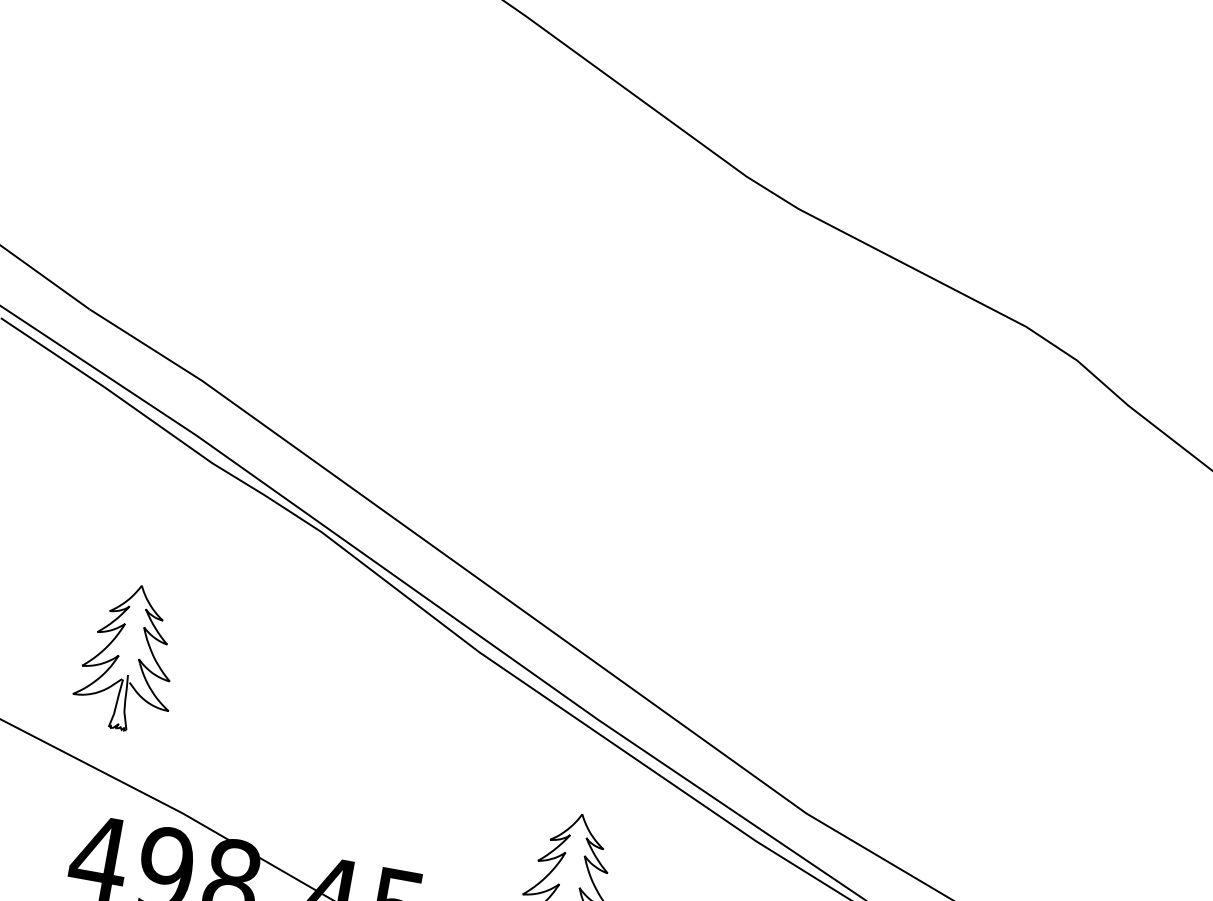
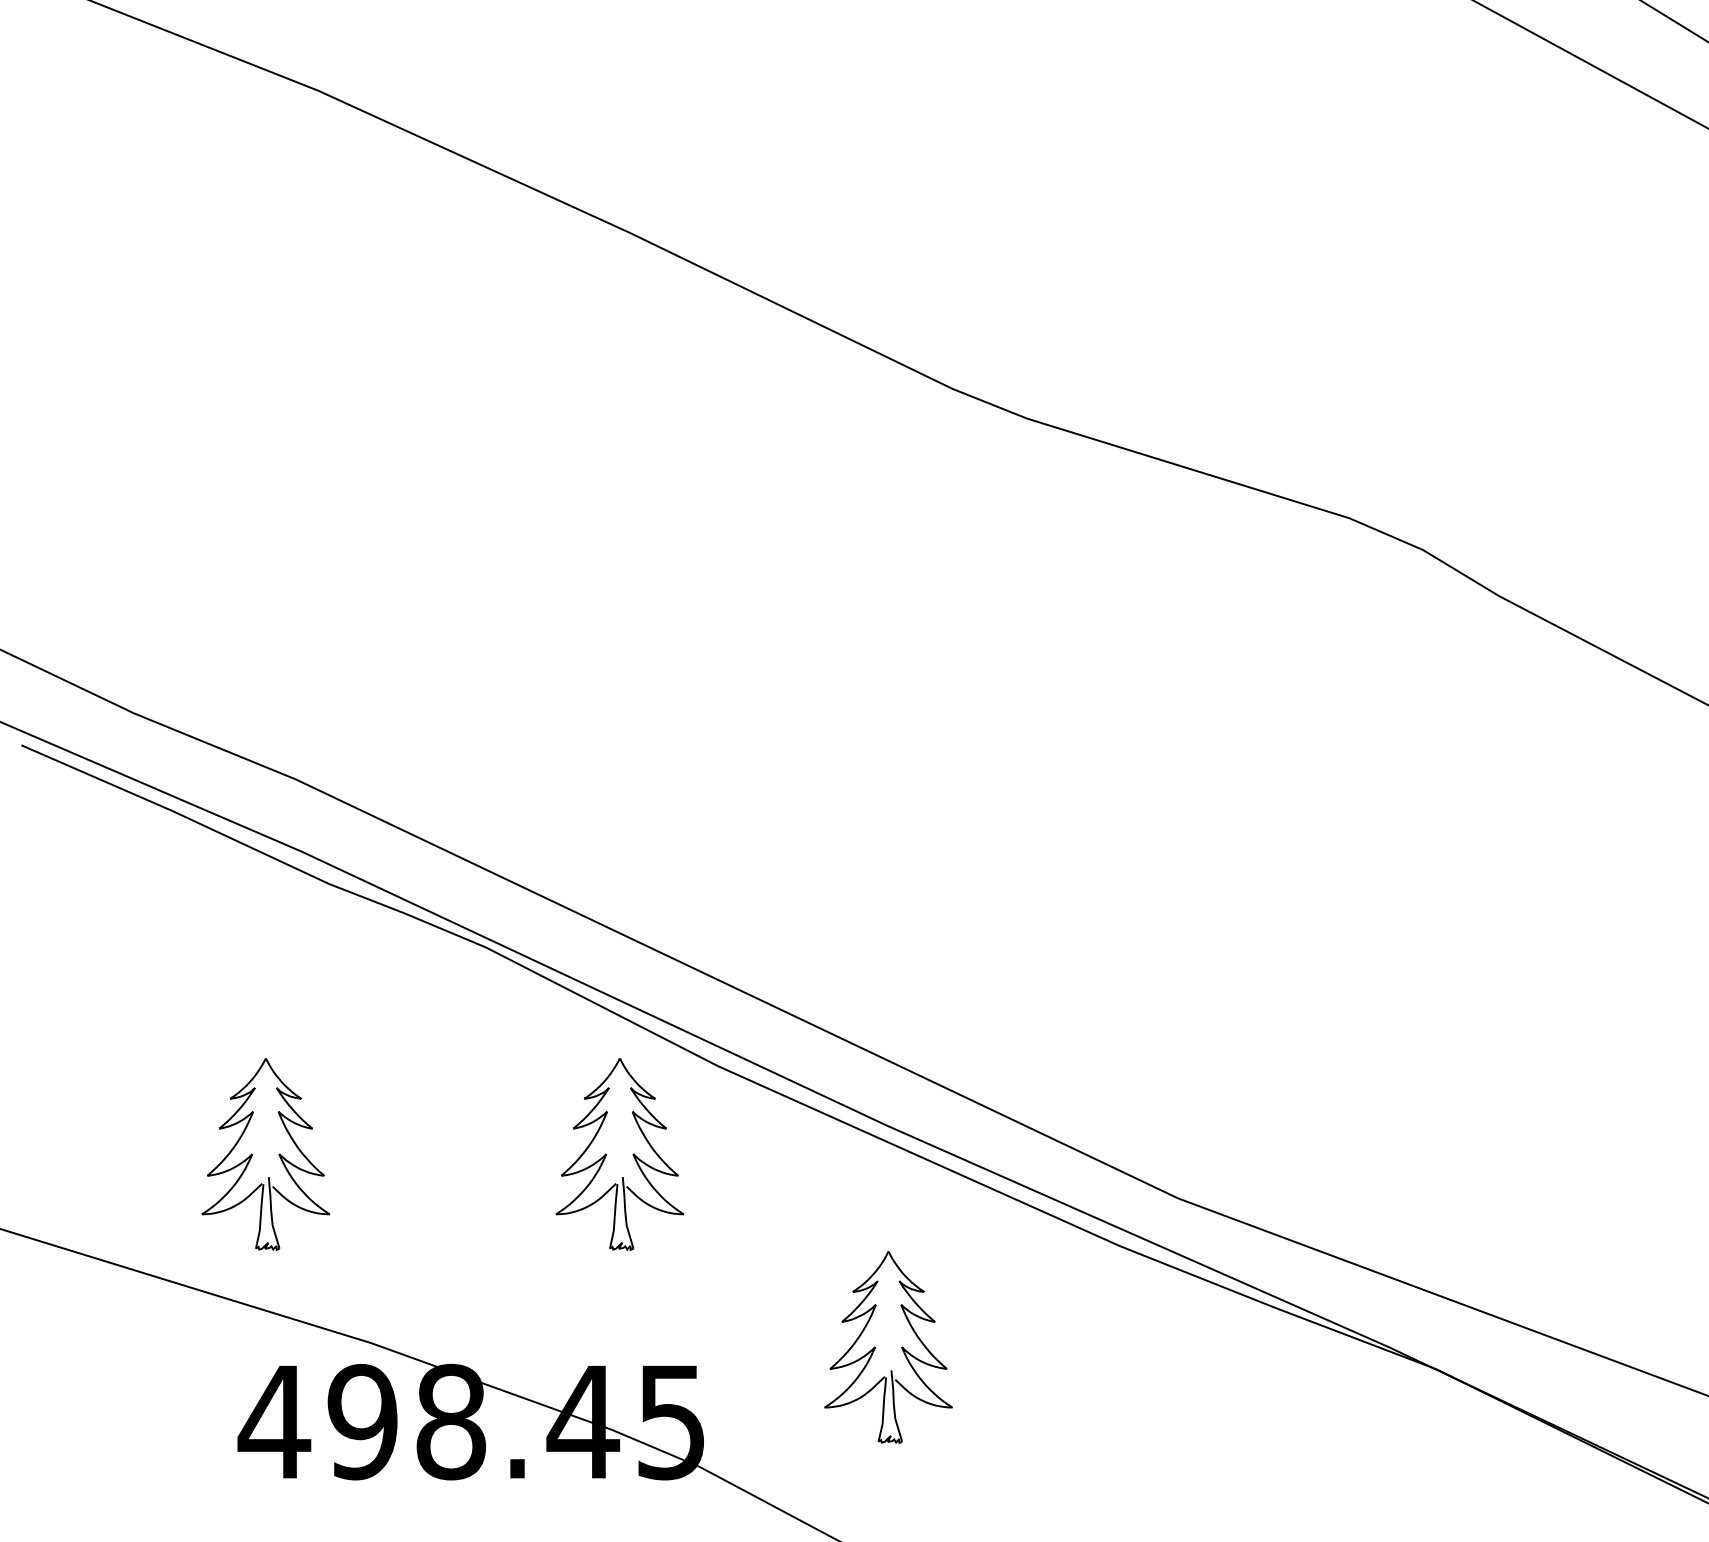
part: (384, 703) -> (607, 1154), added

